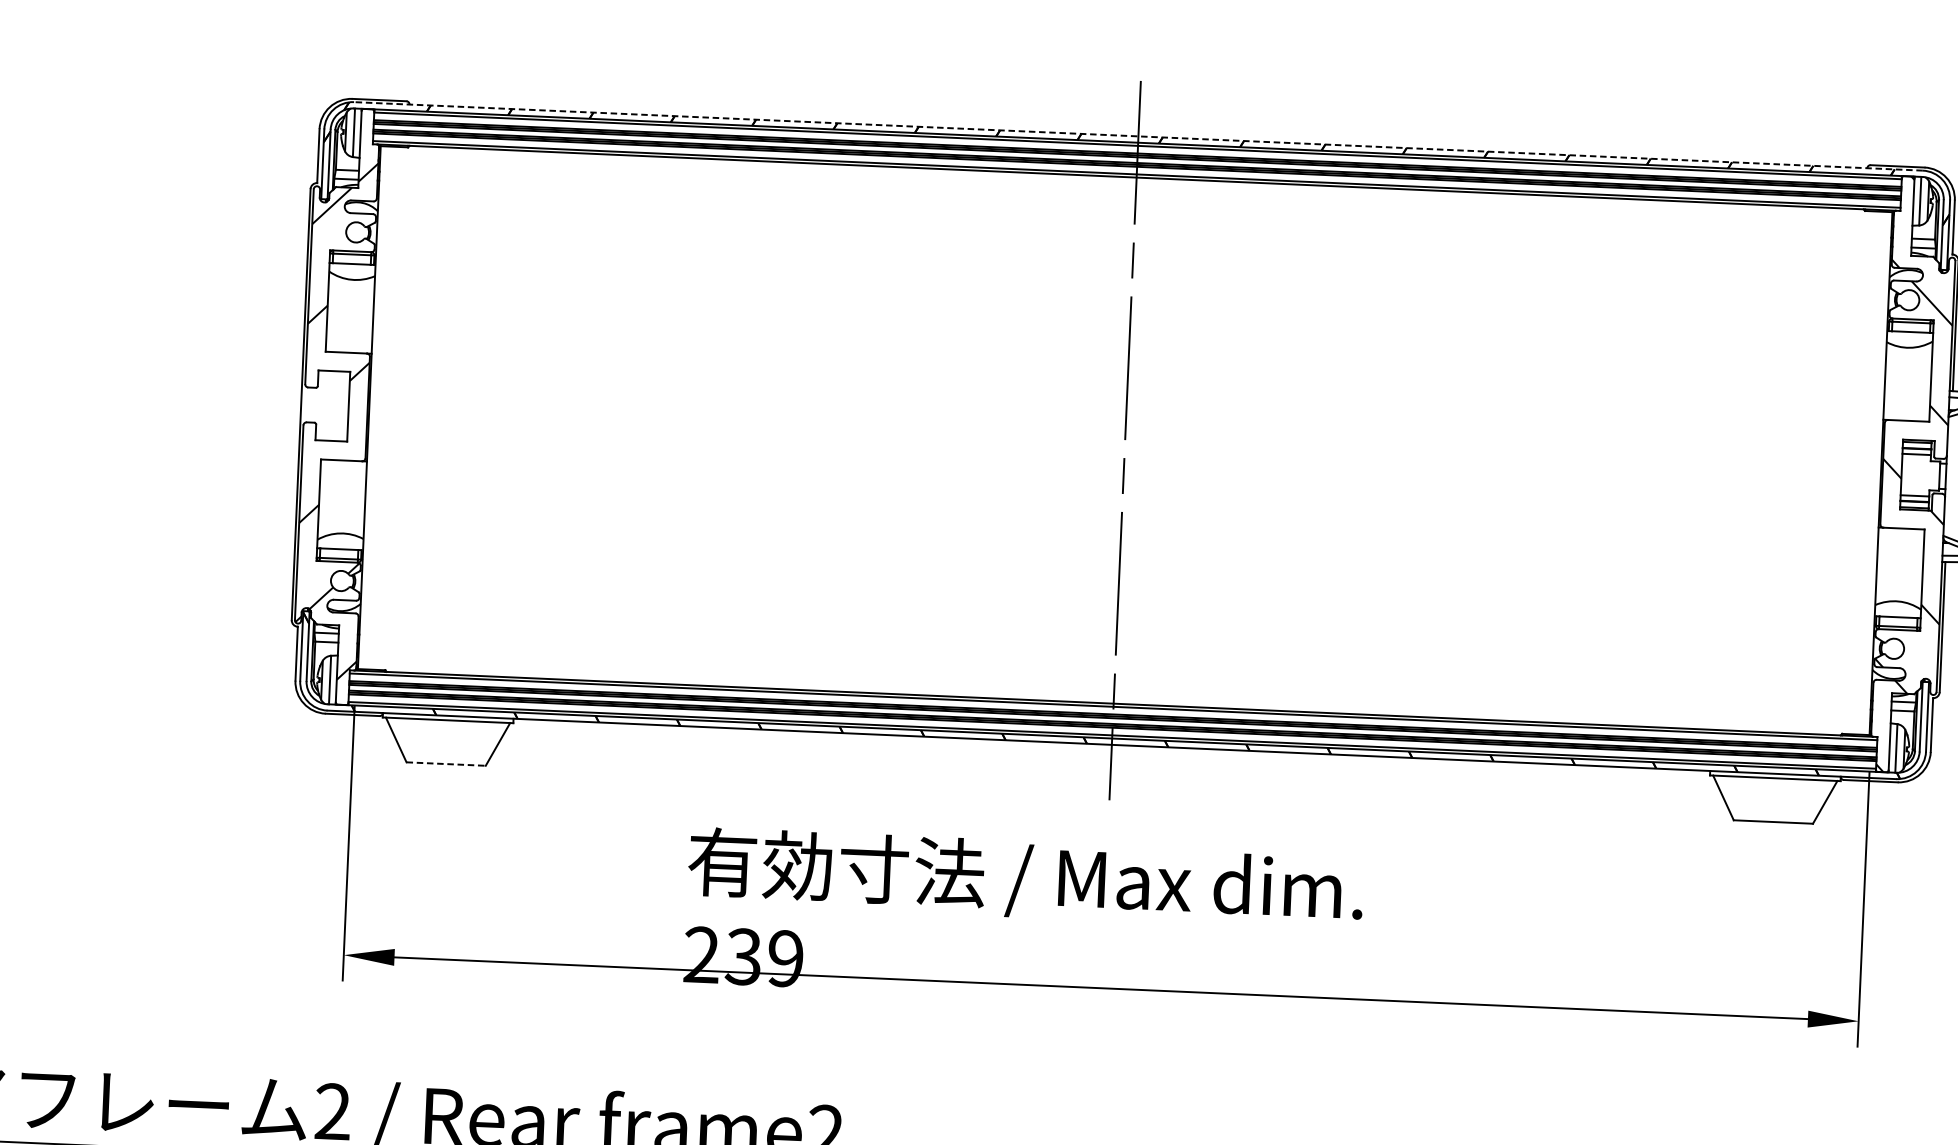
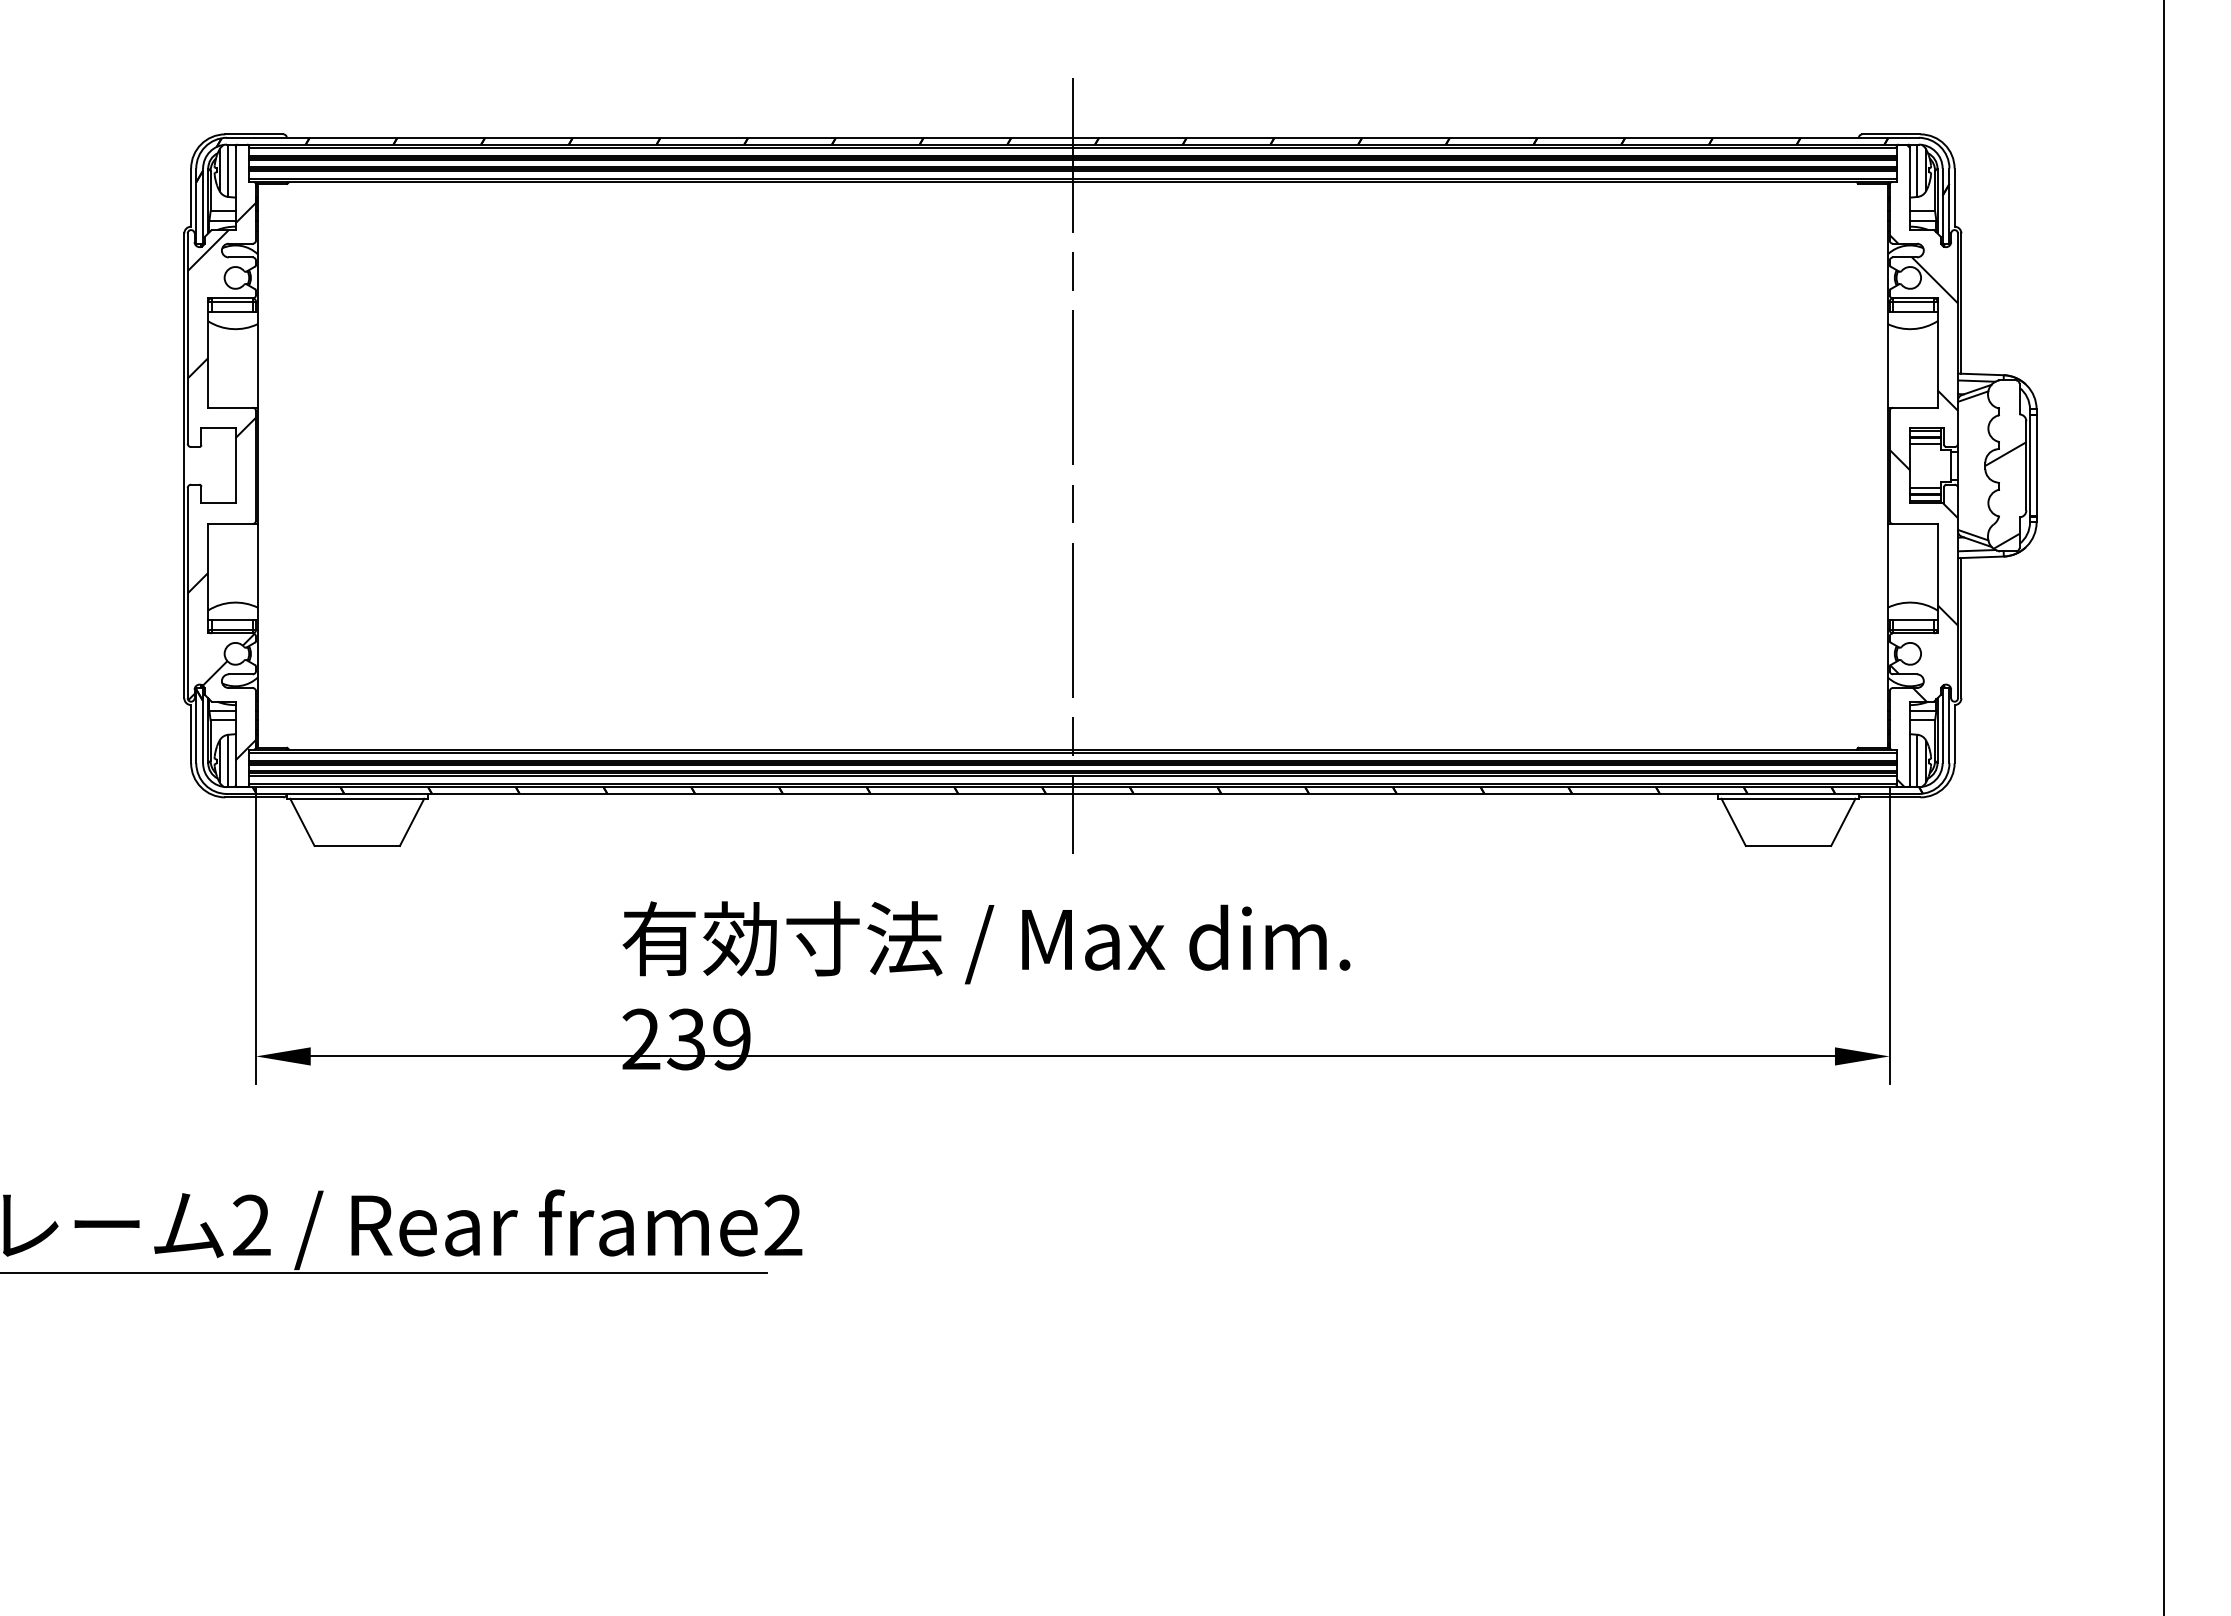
line: (1138, 136) -> (1072, 137), dashed -> solid
line: (446, 763) -> (357, 845), dashed -> solid

